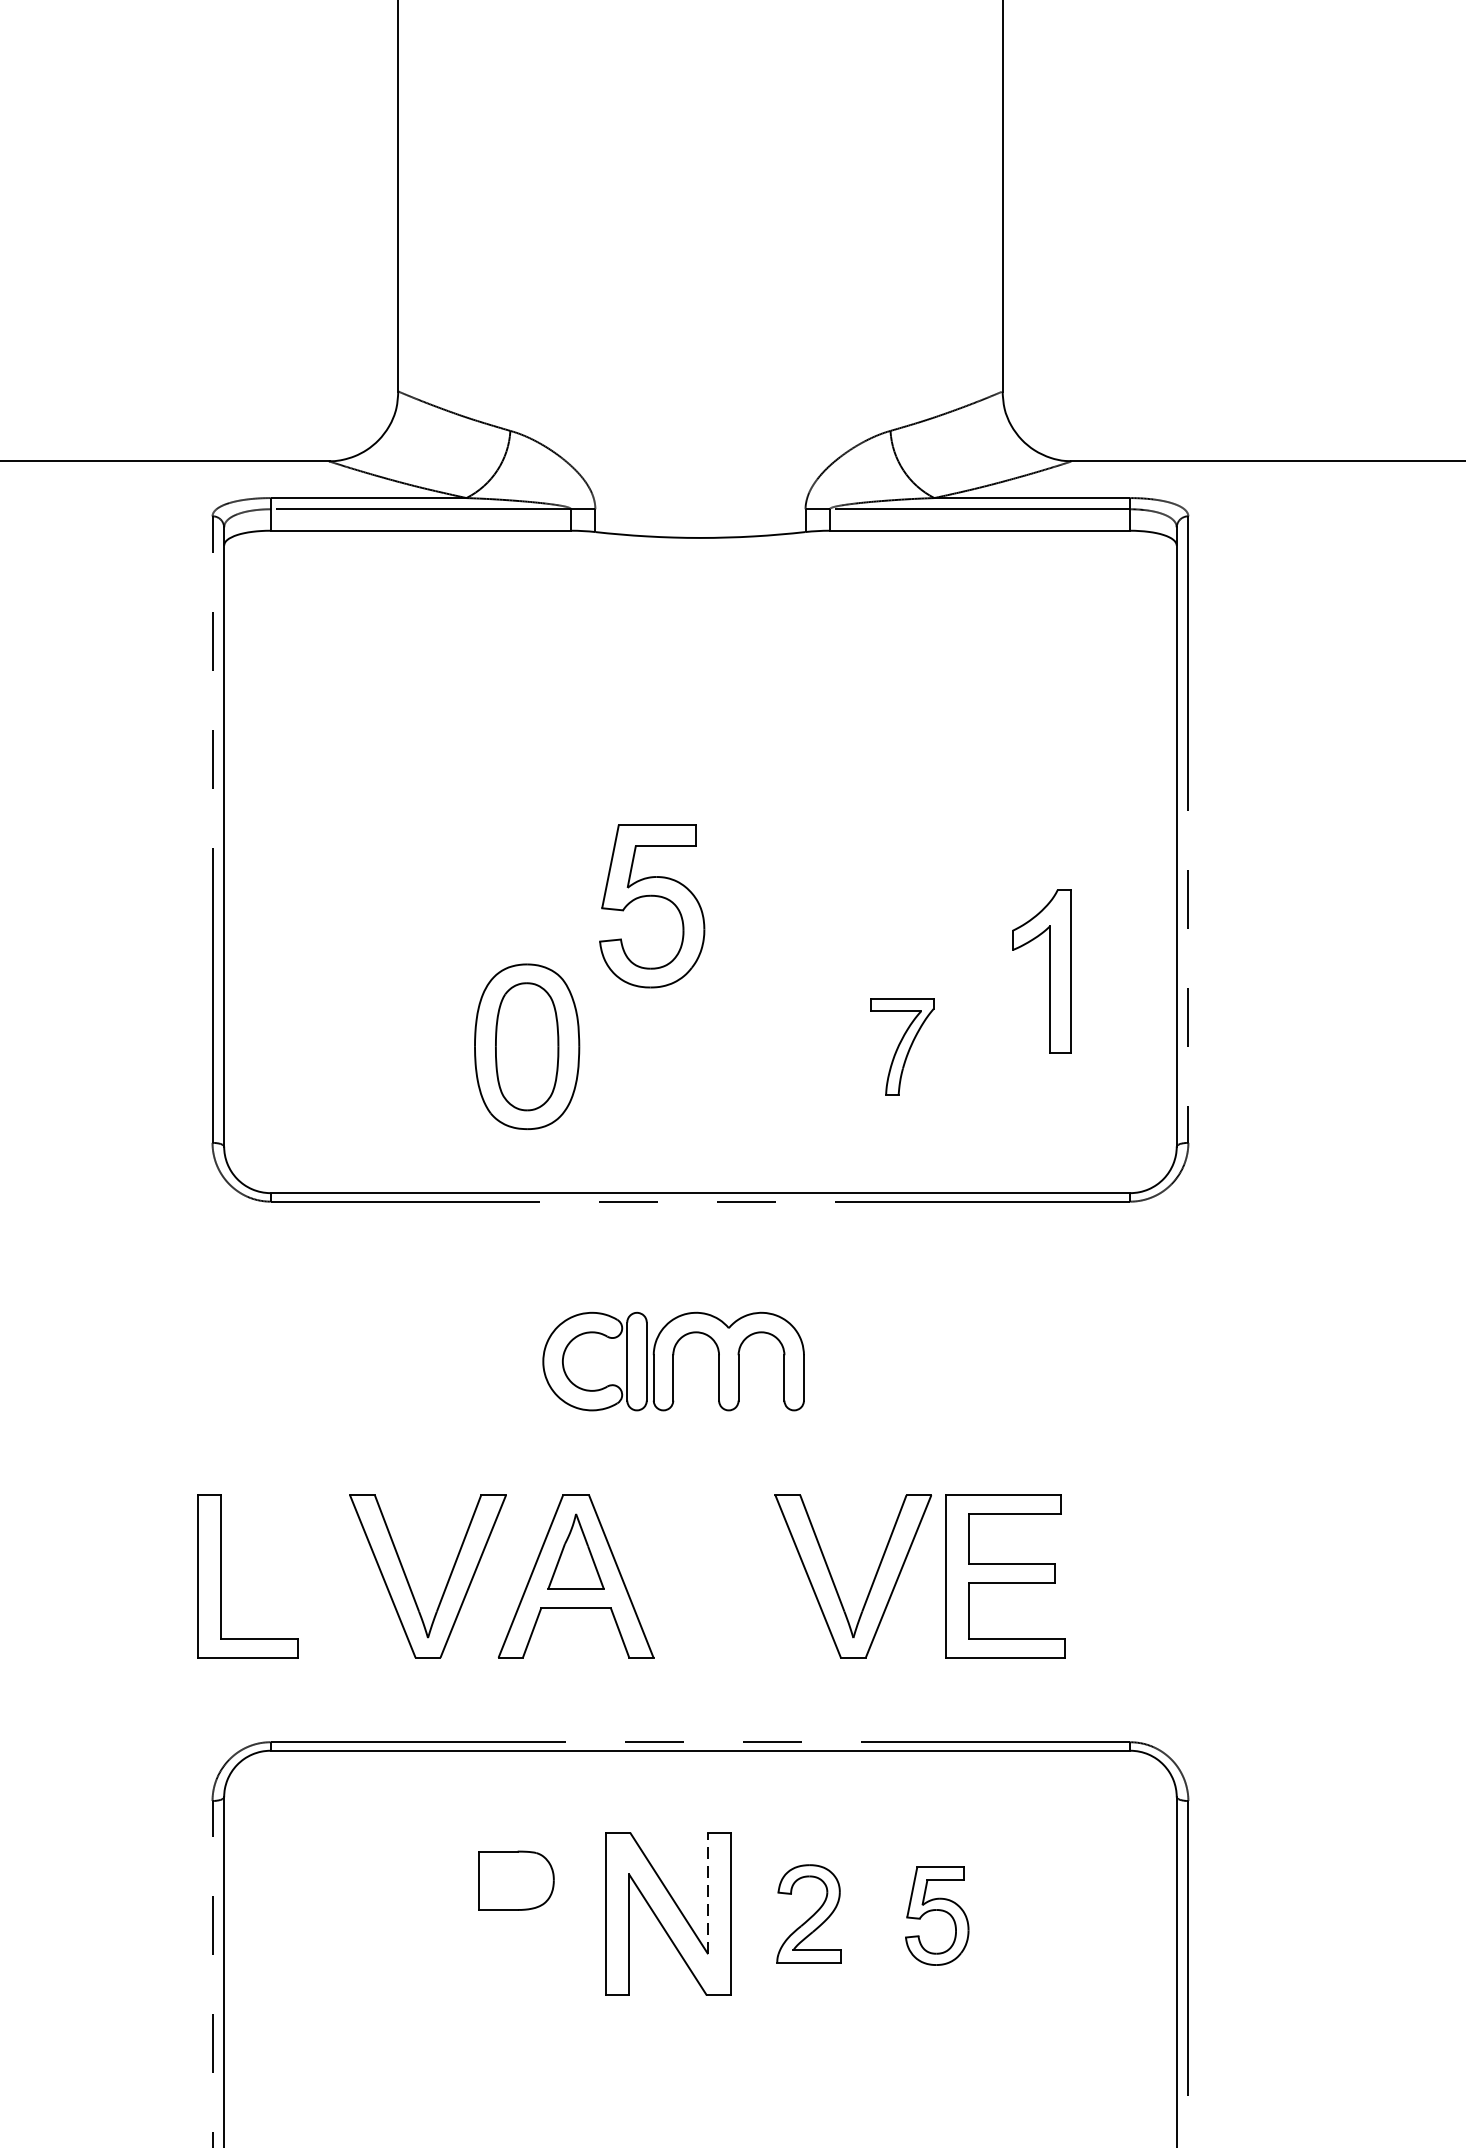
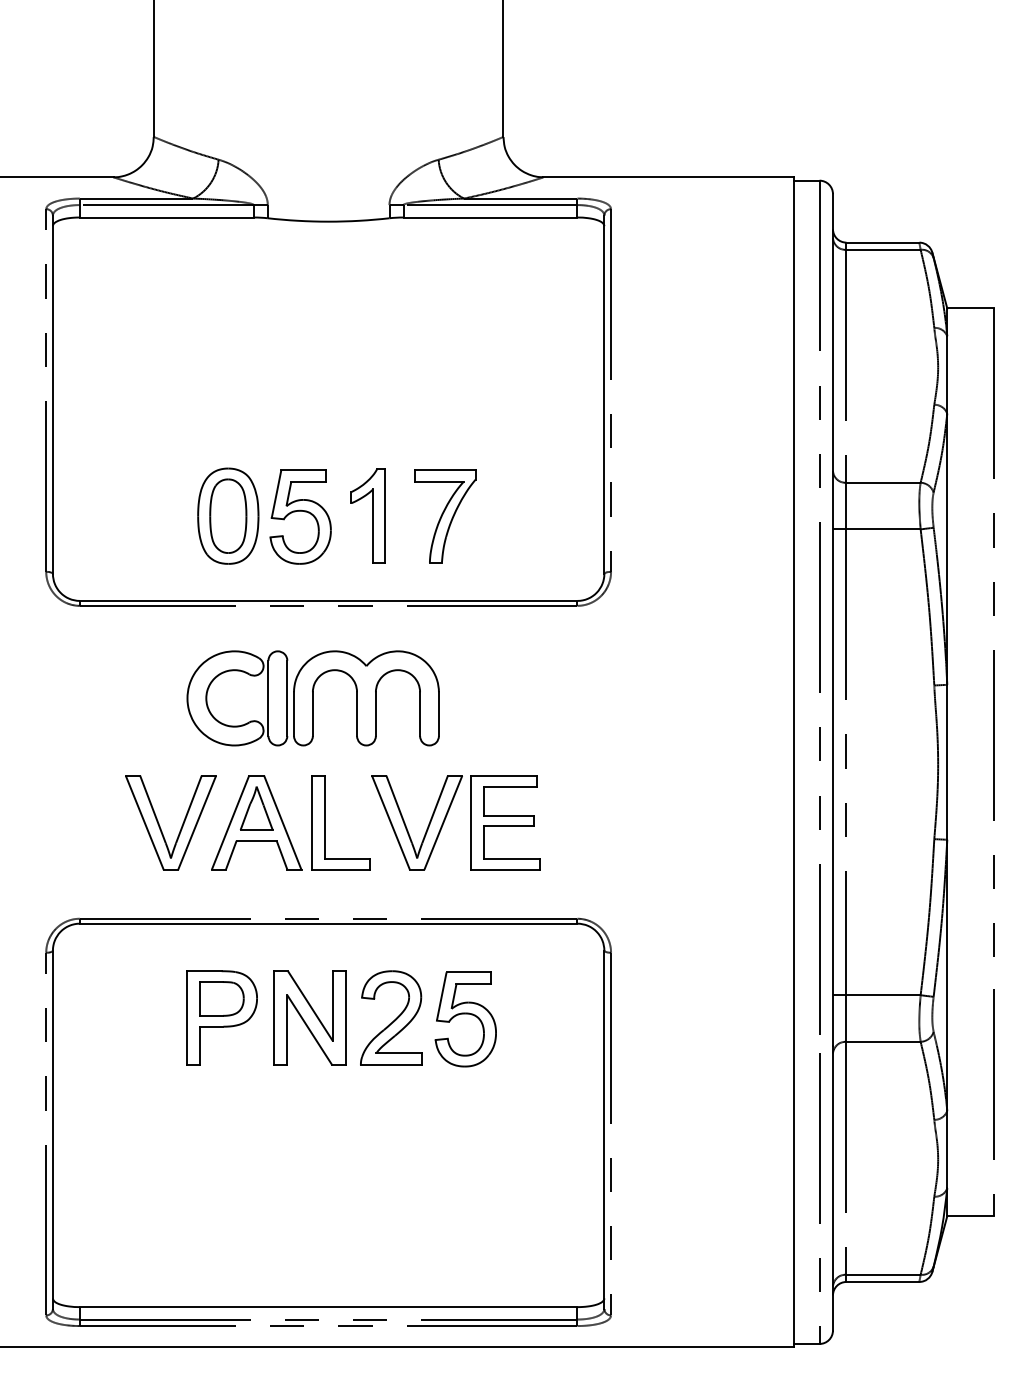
part: (651, 905) -> (300, 516), moved
part: (1040, 971) -> (367, 515), moved
part: (902, 1047) -> (445, 516), size x1.67
part: (672, 1361) -> (312, 698), size x1.67
part: (221, 1575) -> (325, 822), moved
line: (708, 1892) -> (333, 1005), dashed -> solid
part: (515, 1912) -> (221, 1017), added
part: (809, 1912) -> (391, 1017), size x1.67
part: (936, 1916) -> (465, 1019), size x1.67

